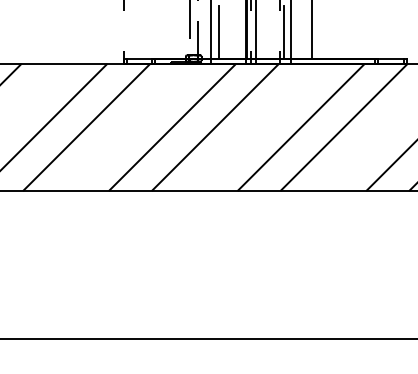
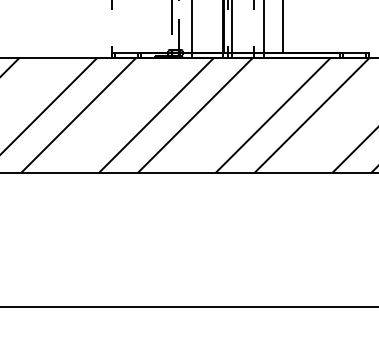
line: (218, 32) -> (198, 29), removed
line: (283, 32) -> (257, 29), removed

